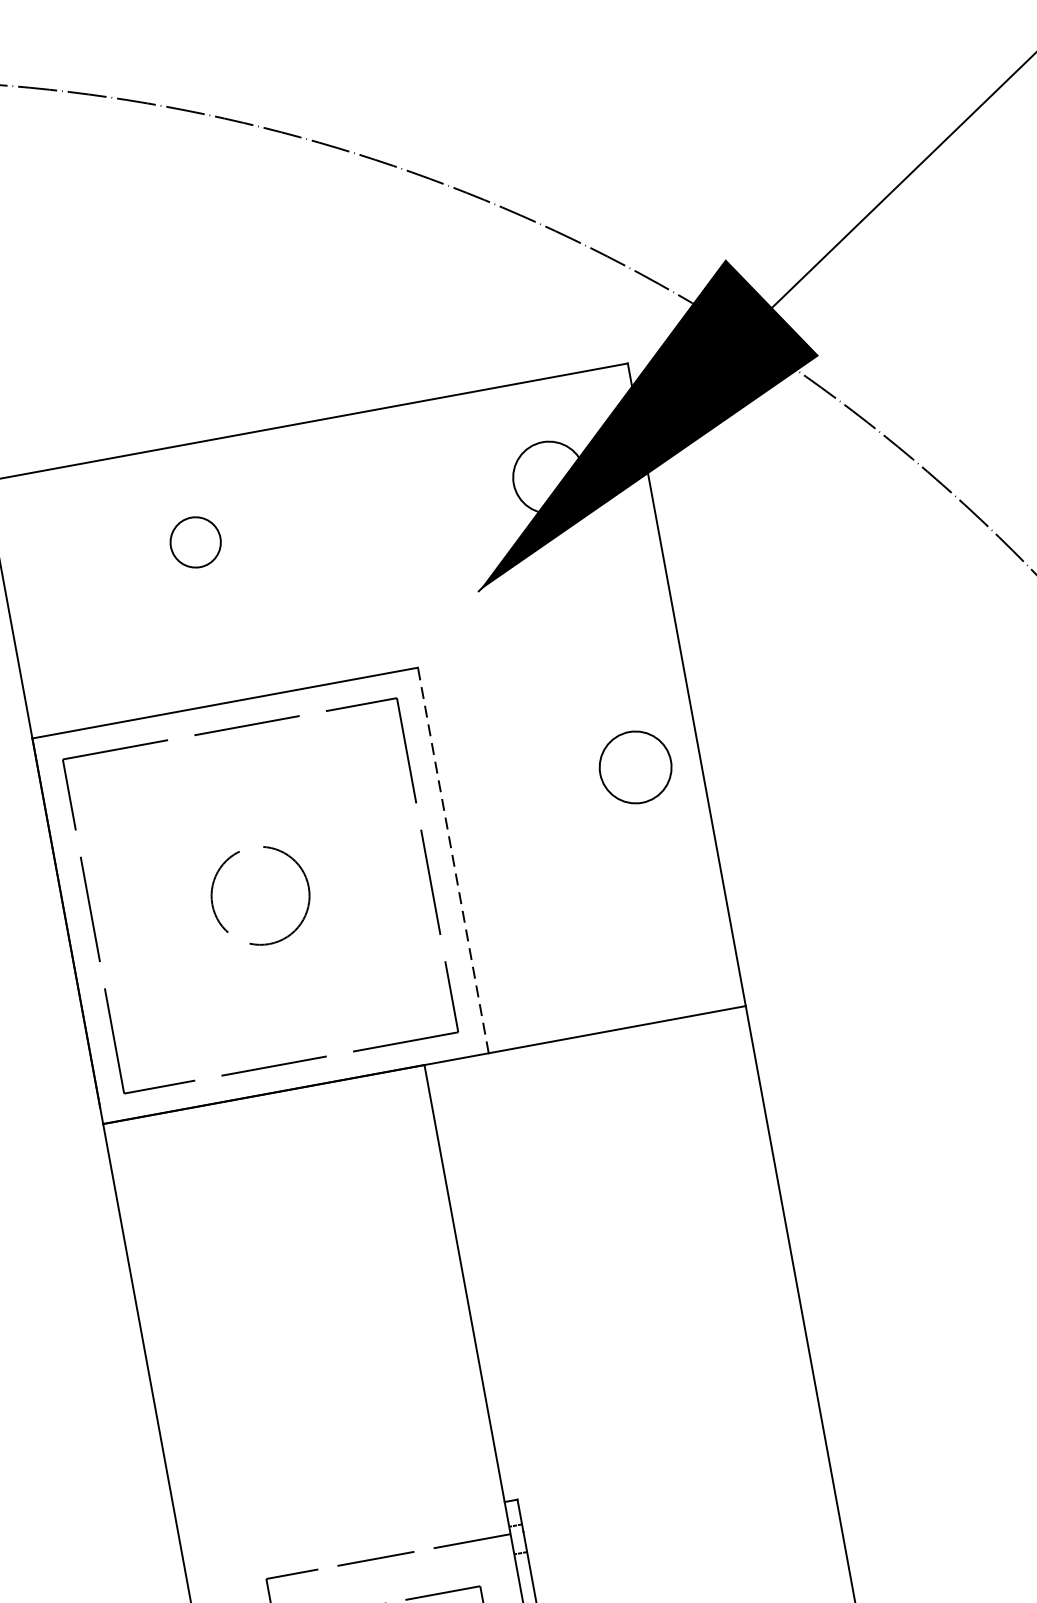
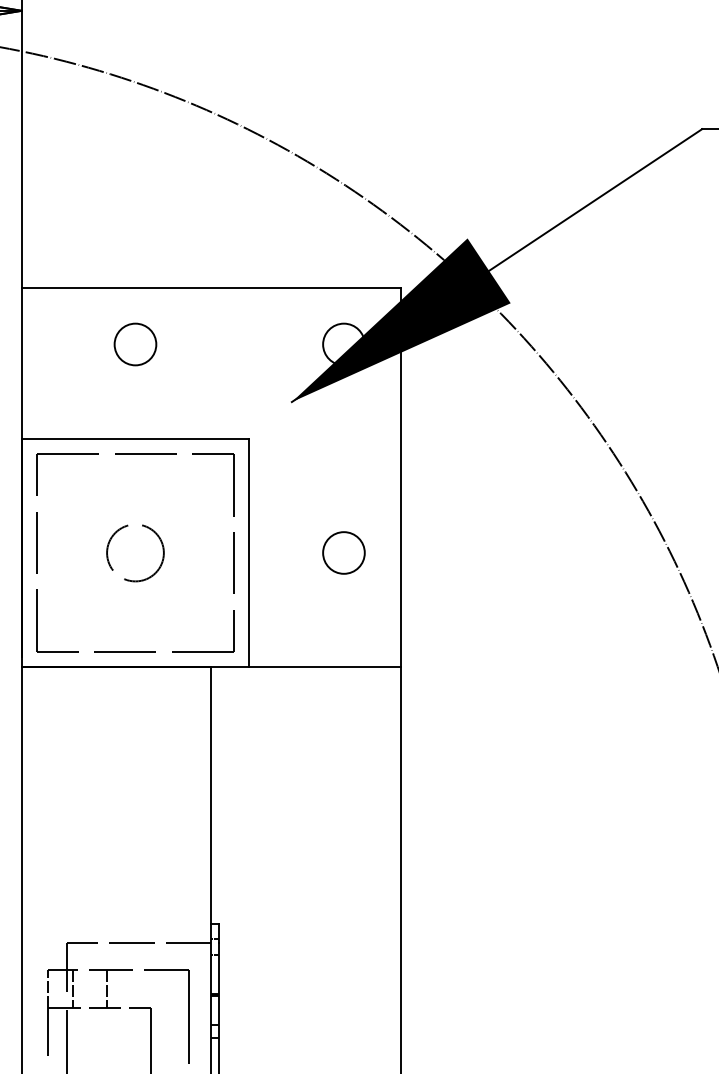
circle: (195, 542) -> (135, 344), size x1.43
circle: (634, 766) -> (343, 552), moved
line: (453, 859) -> (249, 552), dashed -> solid

